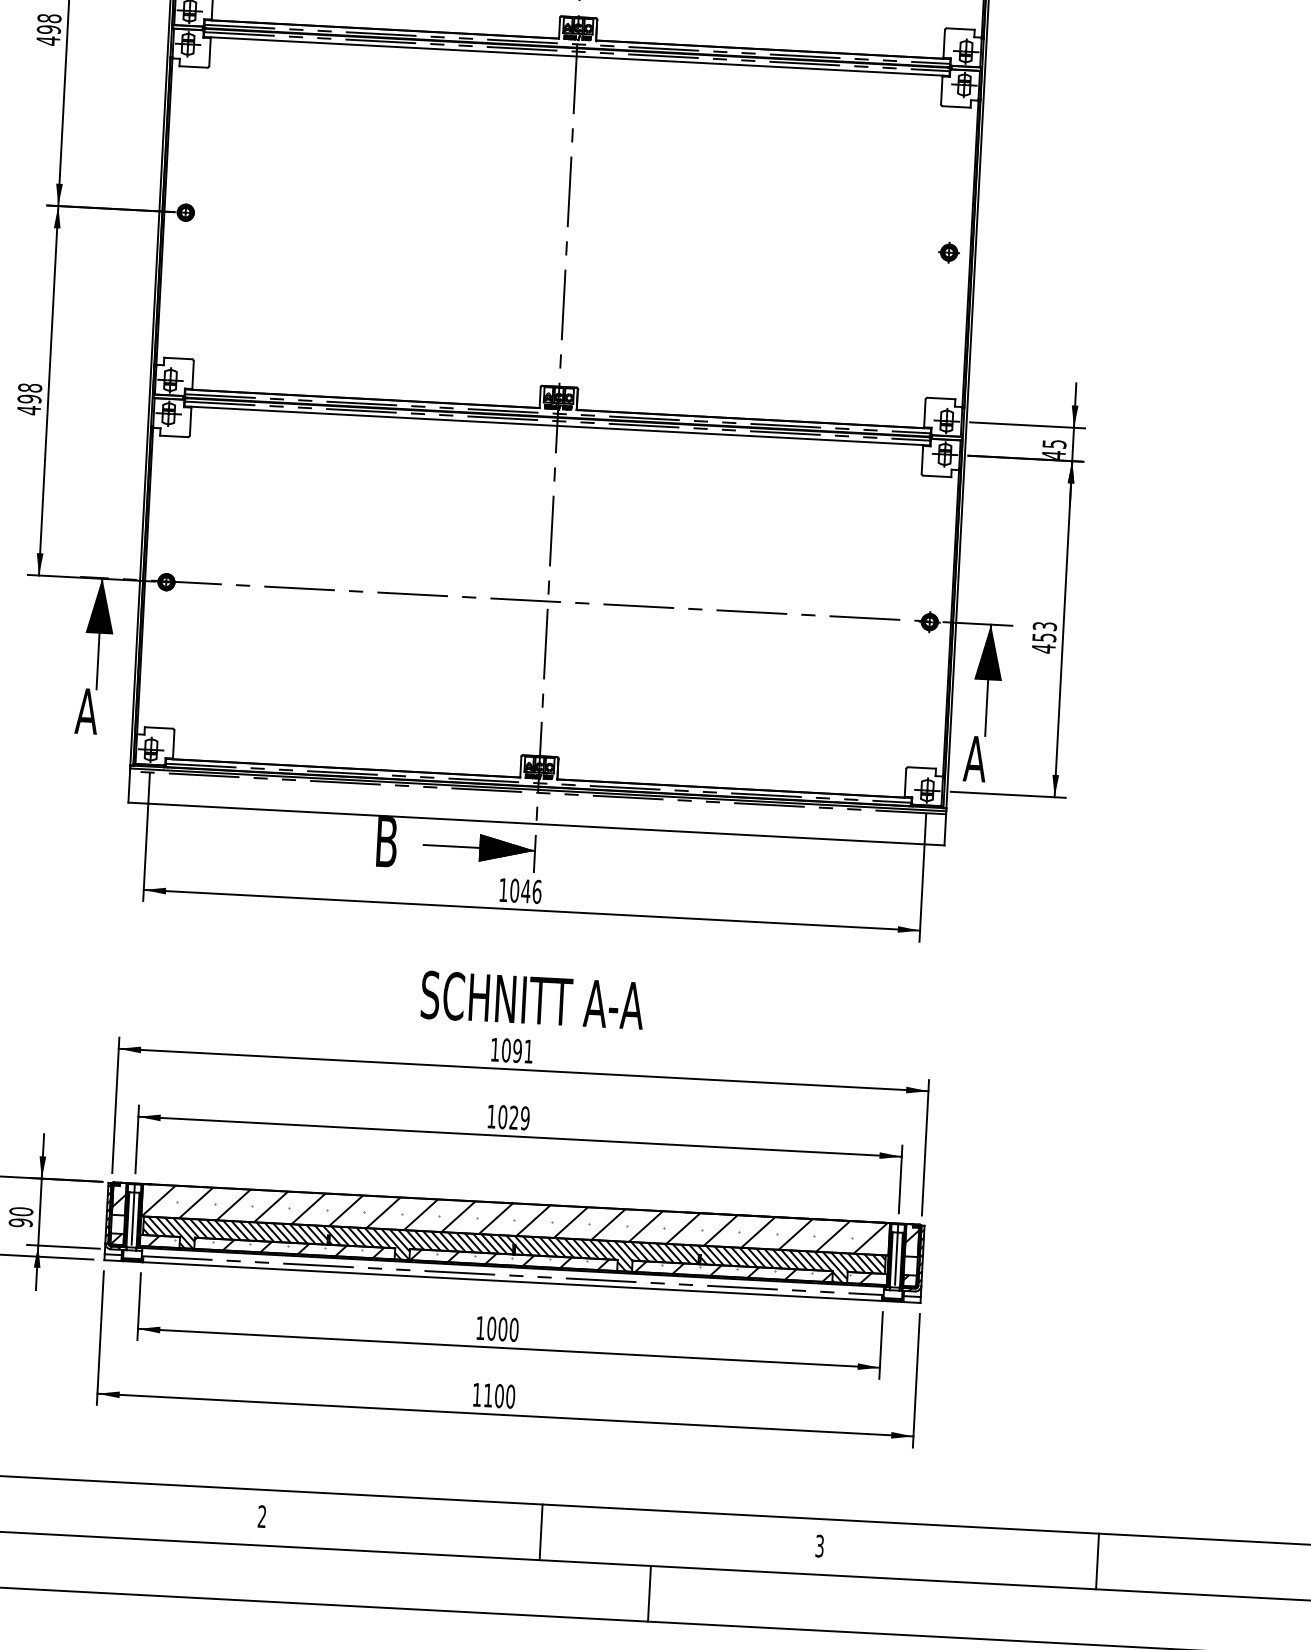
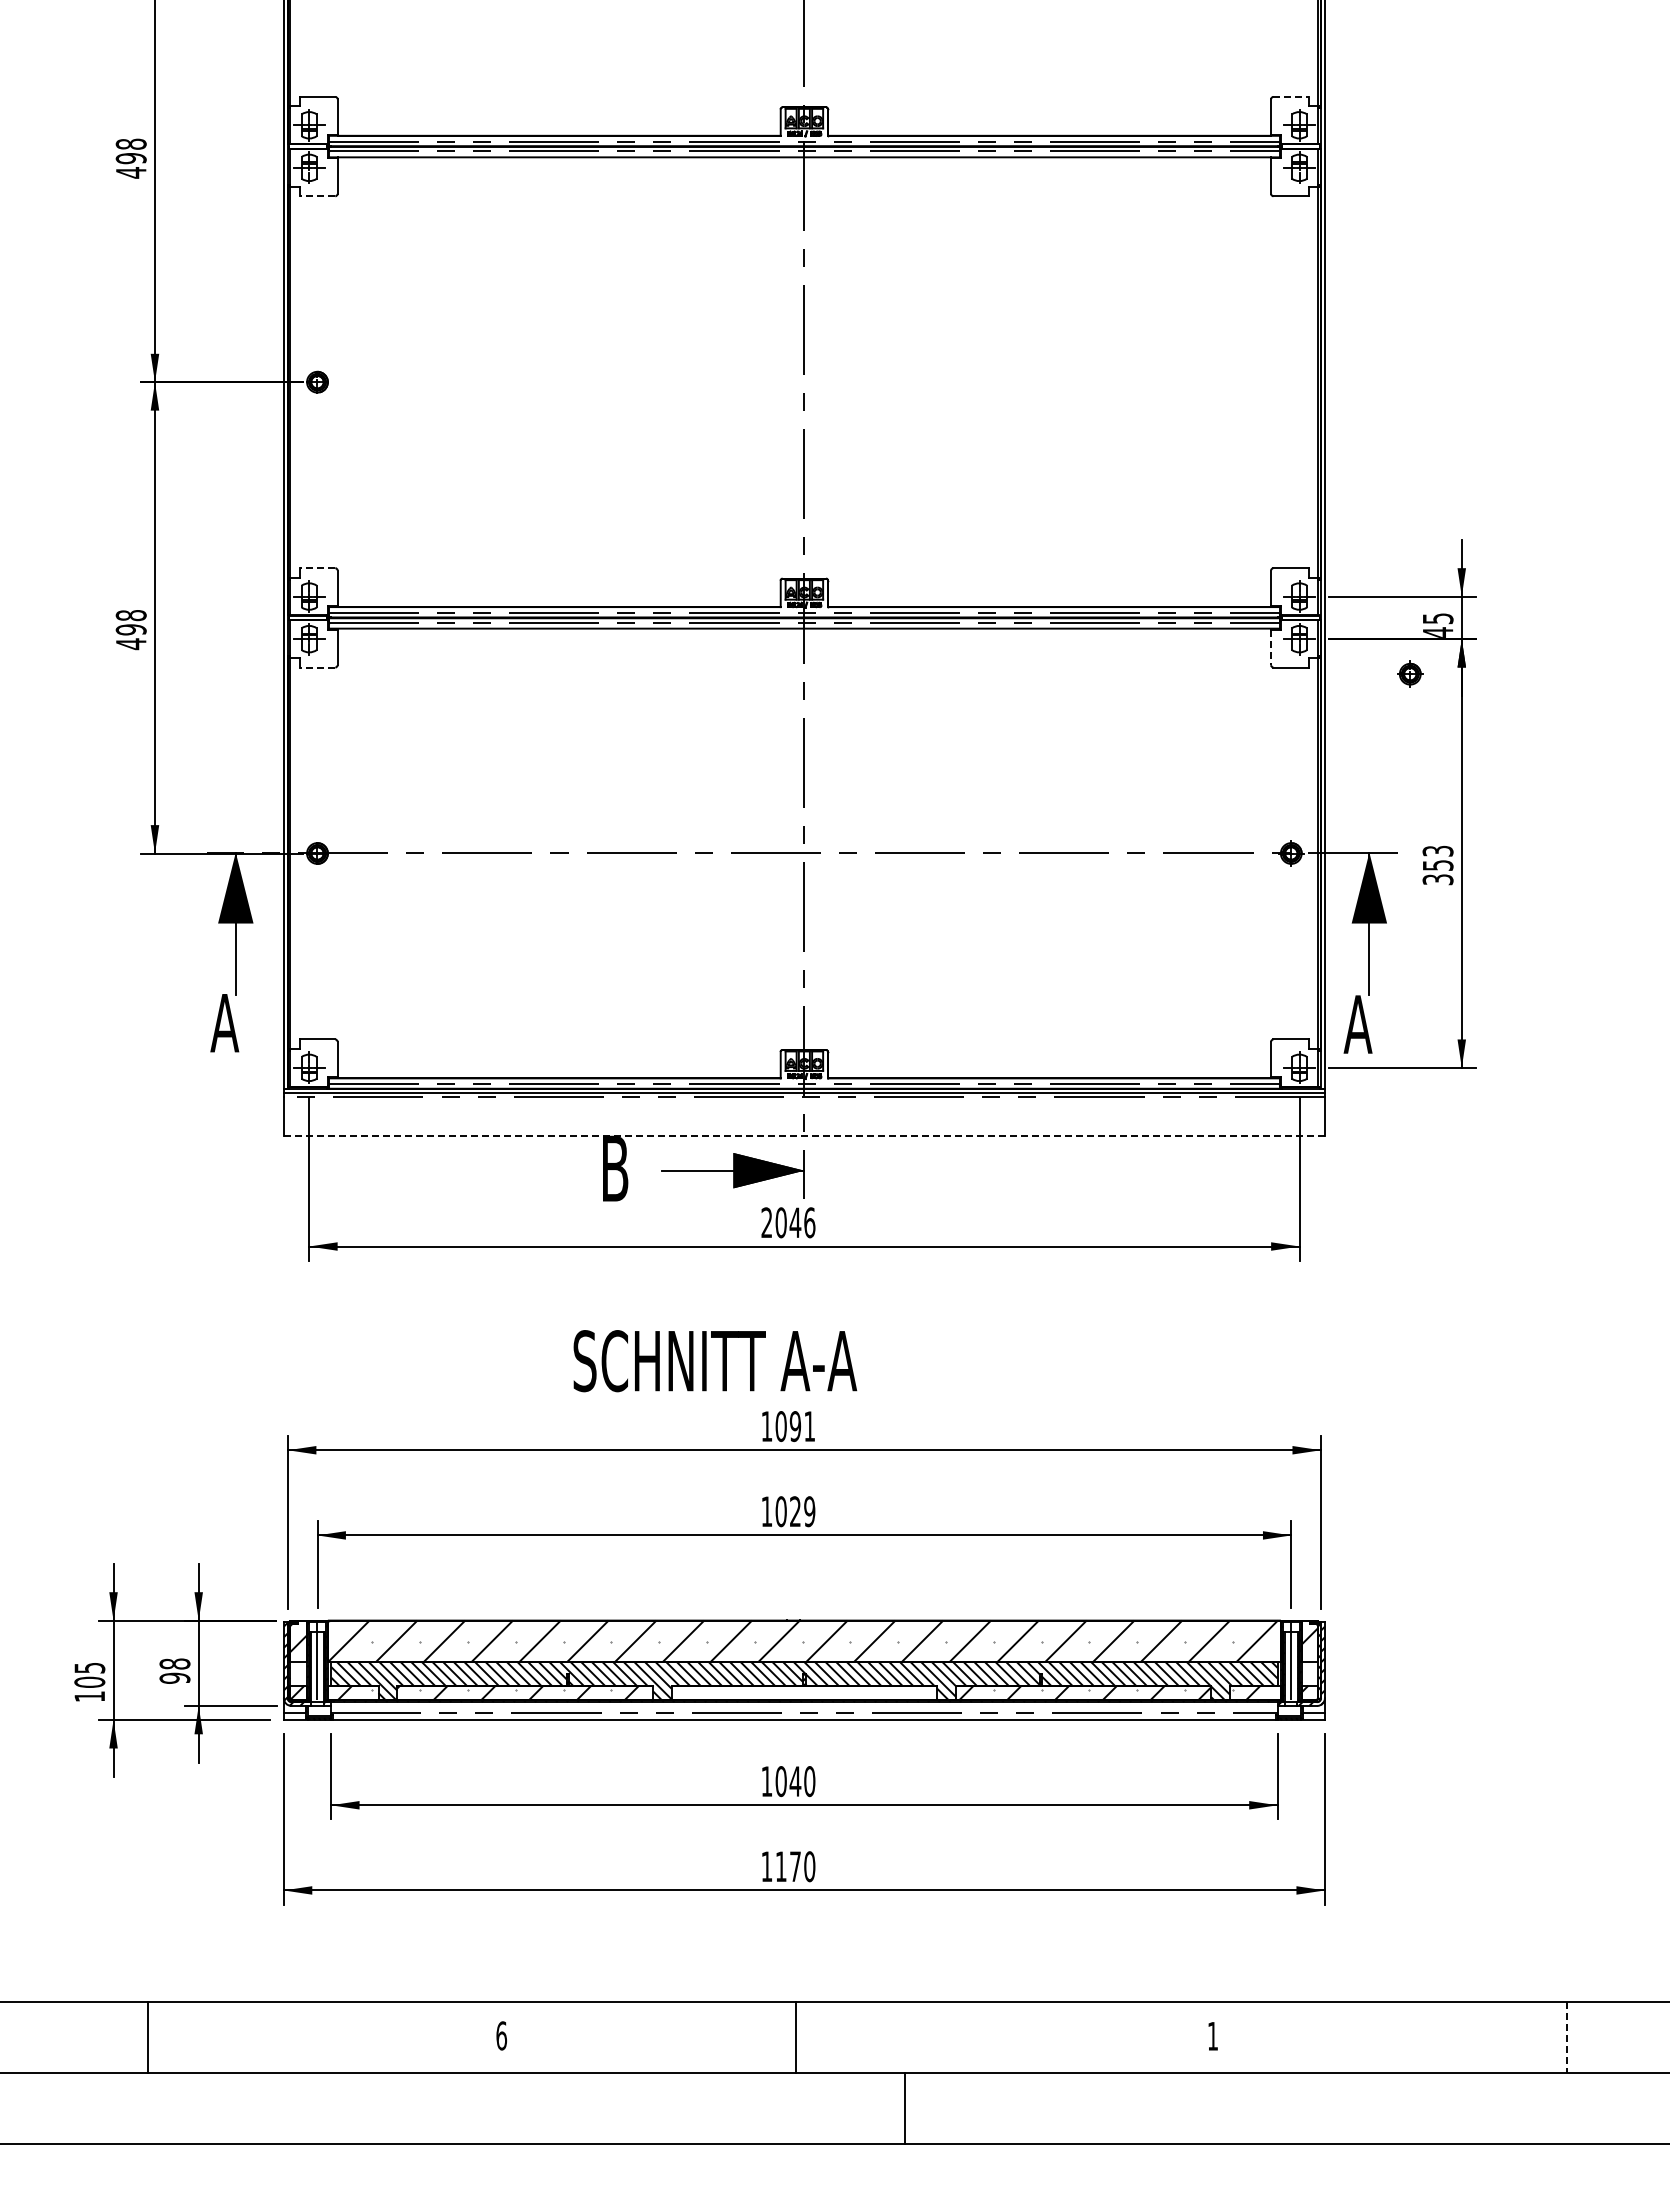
line: (961, 28) -> (1291, 96), solid -> dashed
line: (193, 67) -> (317, 196), solid -> dashed
part: (949, 252) -> (1410, 673), moved
line: (178, 358) -> (317, 568), solid -> dashed
line: (174, 436) -> (317, 667), solid -> dashed
line: (922, 459) -> (1271, 647), solid -> dashed
text: (1043, 648) -> (1437, 879), 453 -> 353
line: (536, 824) -> (804, 1136), solid -> dashed
text: (503, 889) -> (766, 1222), 1046 -> 2046
text: (532, 1000) -> (715, 1361), moved
text: (21, 1211) -> (175, 1663), 90 -> 98
hatch: (509, 1259) -> (799, 1692), removed
text: (502, 1329) -> (795, 1781), 1000 -> 1040
text: (499, 1395) -> (795, 1866), 1100 -> 1170
text: (262, 1516) -> (501, 2035), 2 -> 6
line: (541, 1531) -> (795, 2036), moved
text: (820, 1545) -> (1213, 2035), 3 -> 1
line: (1097, 1561) -> (1567, 2037), solid -> dashed
line: (649, 1593) -> (905, 2107), moved

